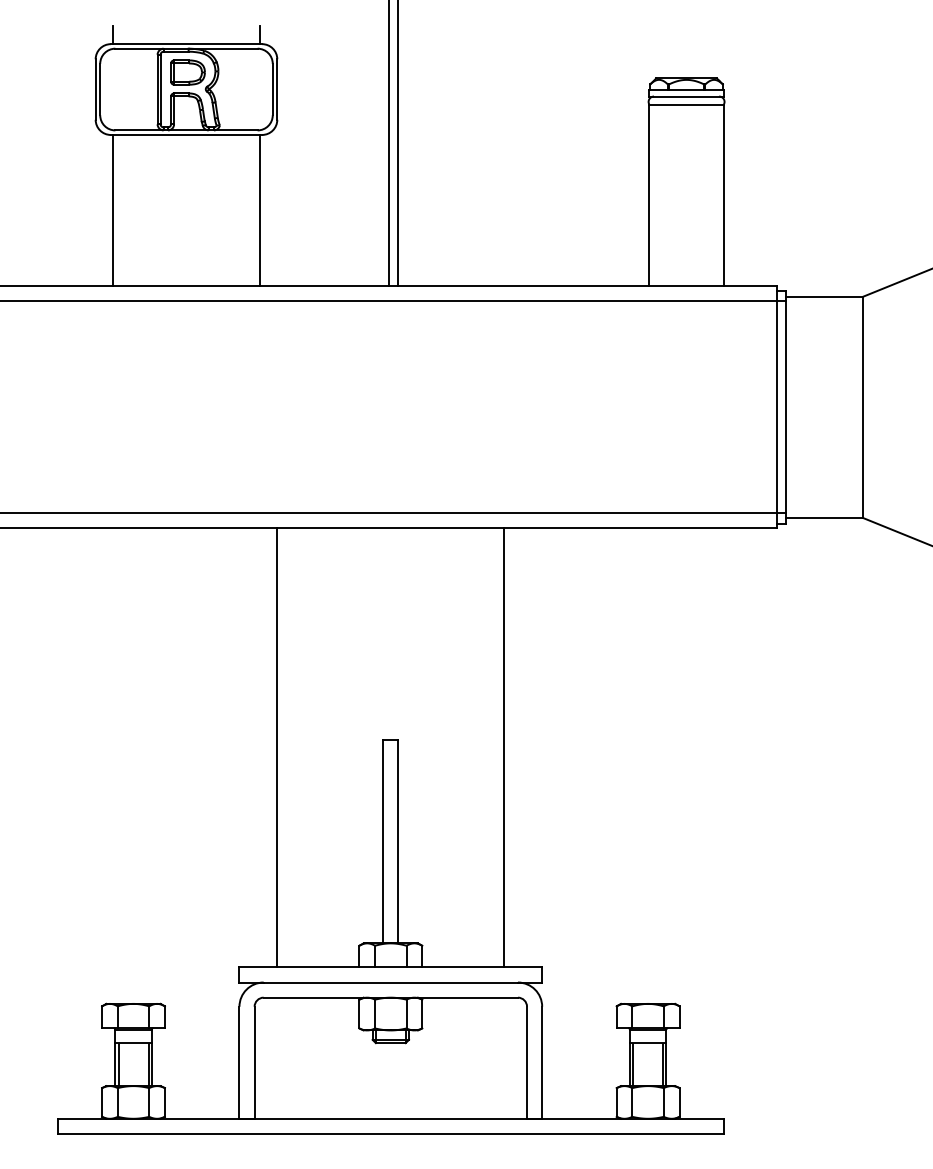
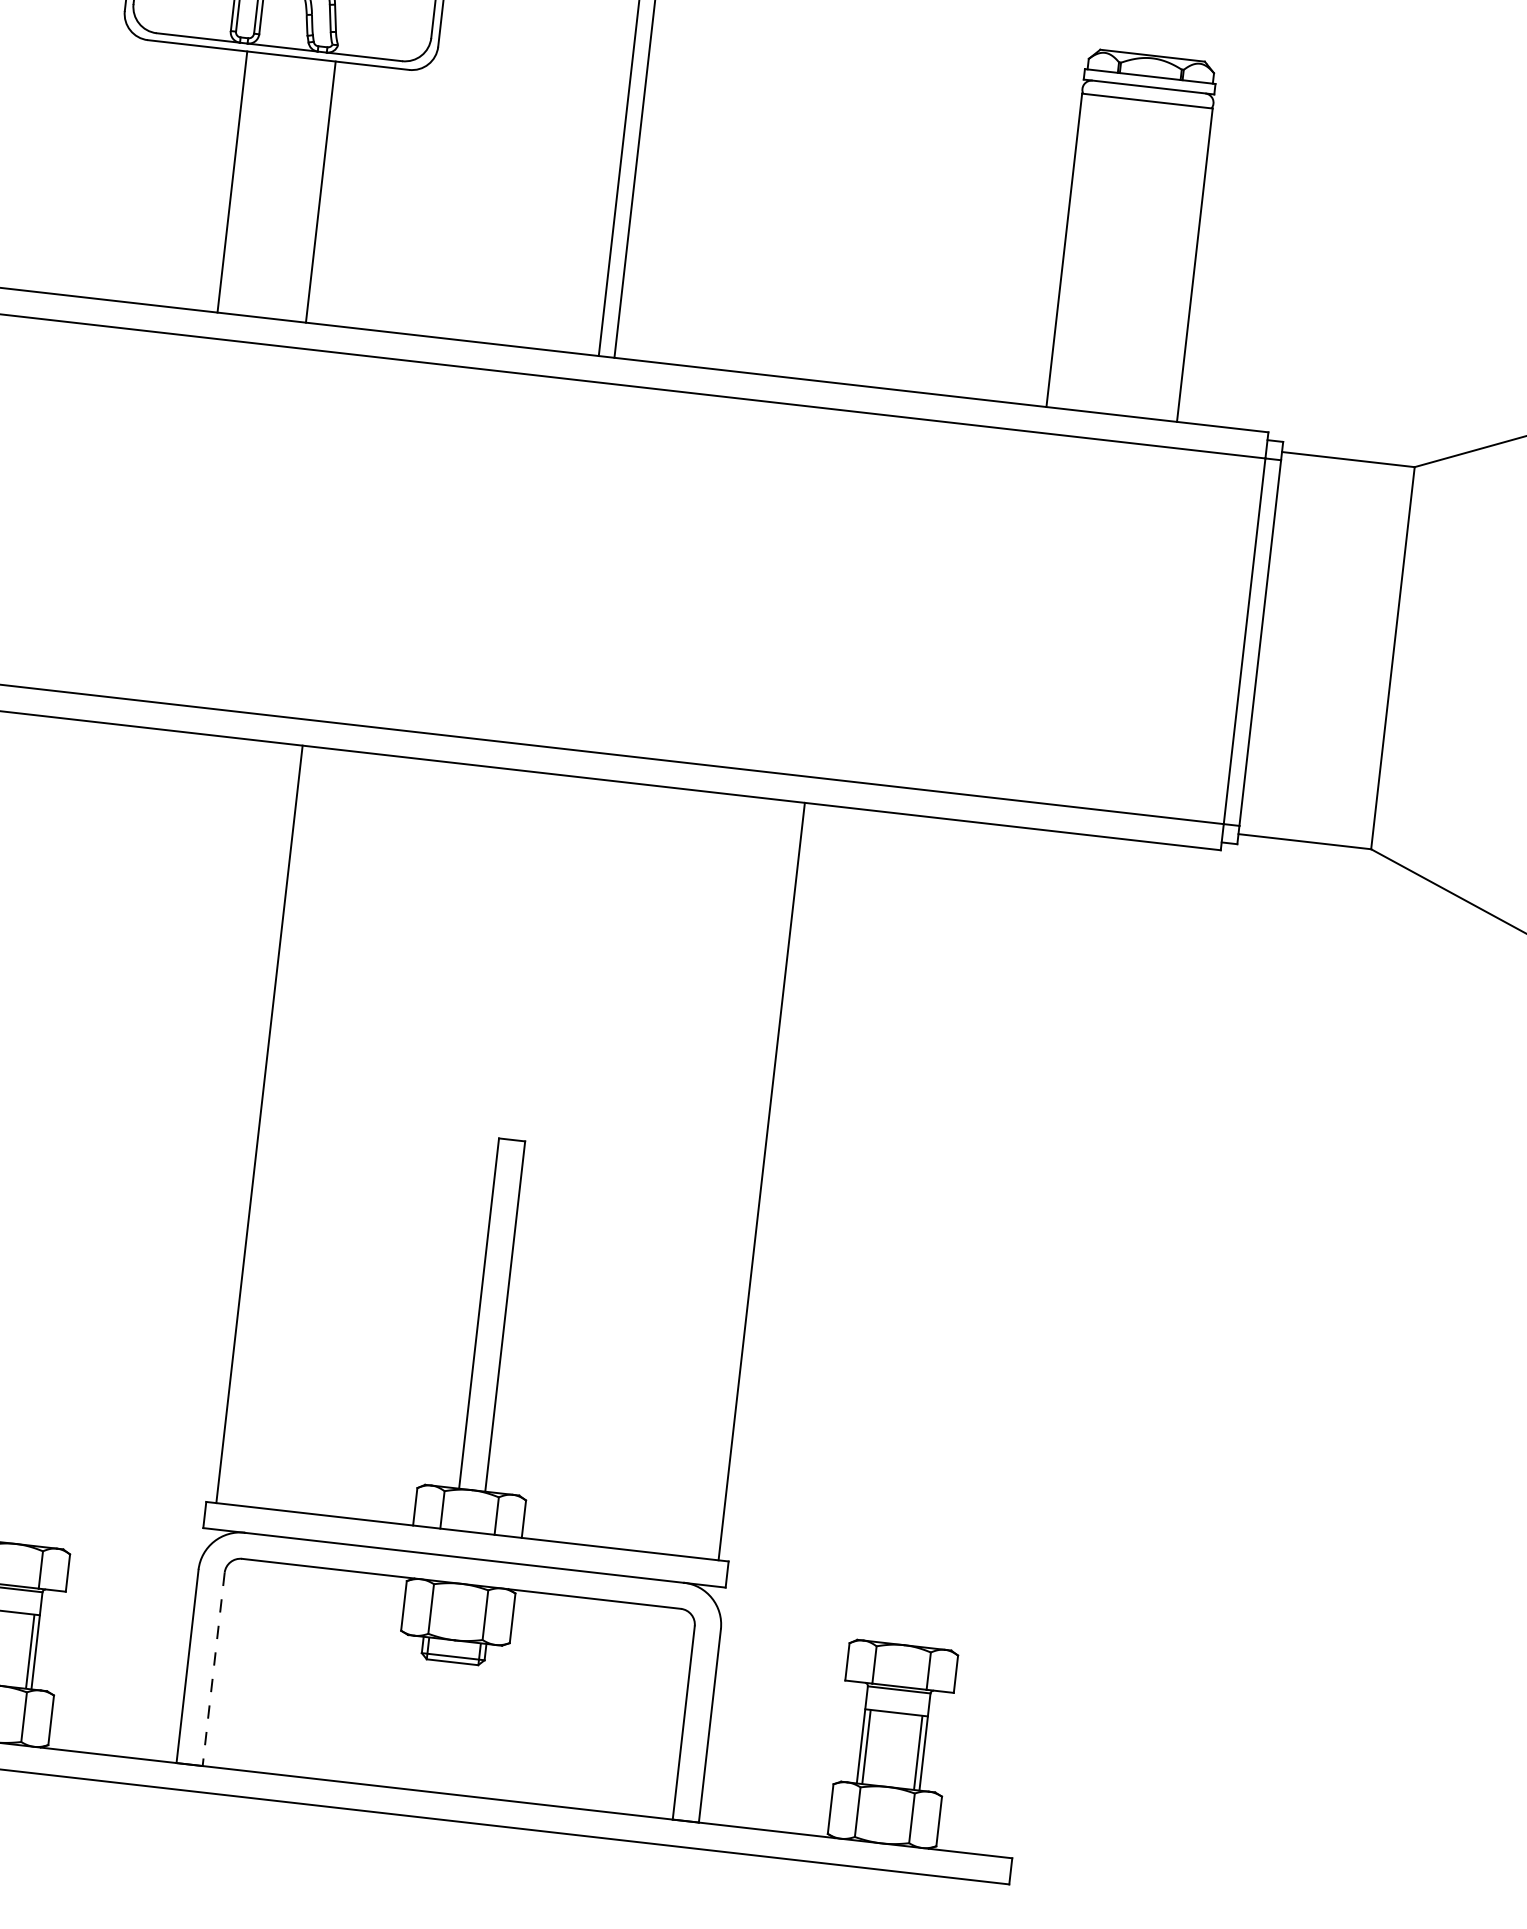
line: (113, 210) -> (232, 181), moved
line: (259, 210) -> (320, 191), moved
line: (277, 747) -> (259, 1123), moved
line: (504, 747) -> (762, 1180), moved
line: (254, 1063) -> (213, 1670), solid -> dashed

